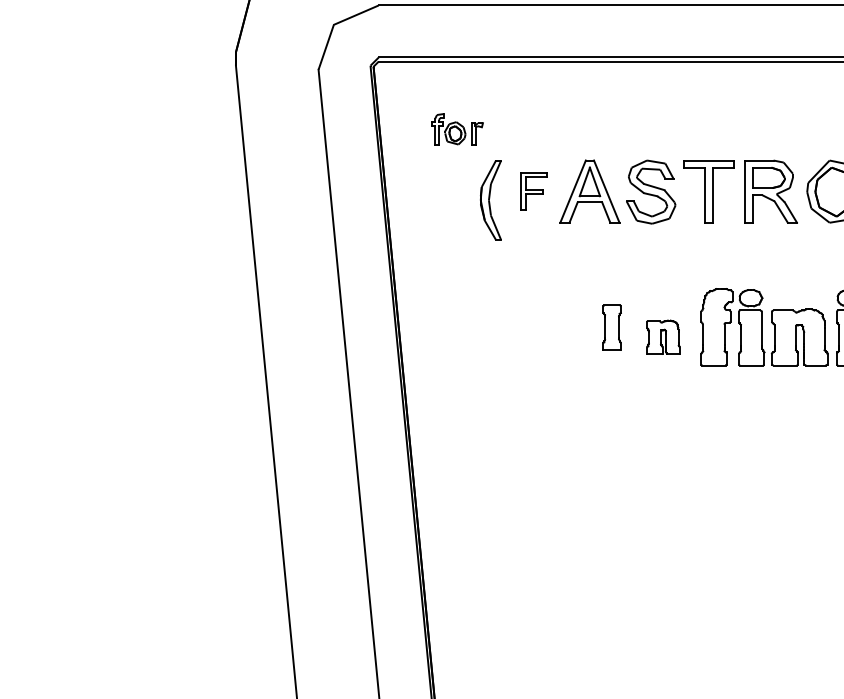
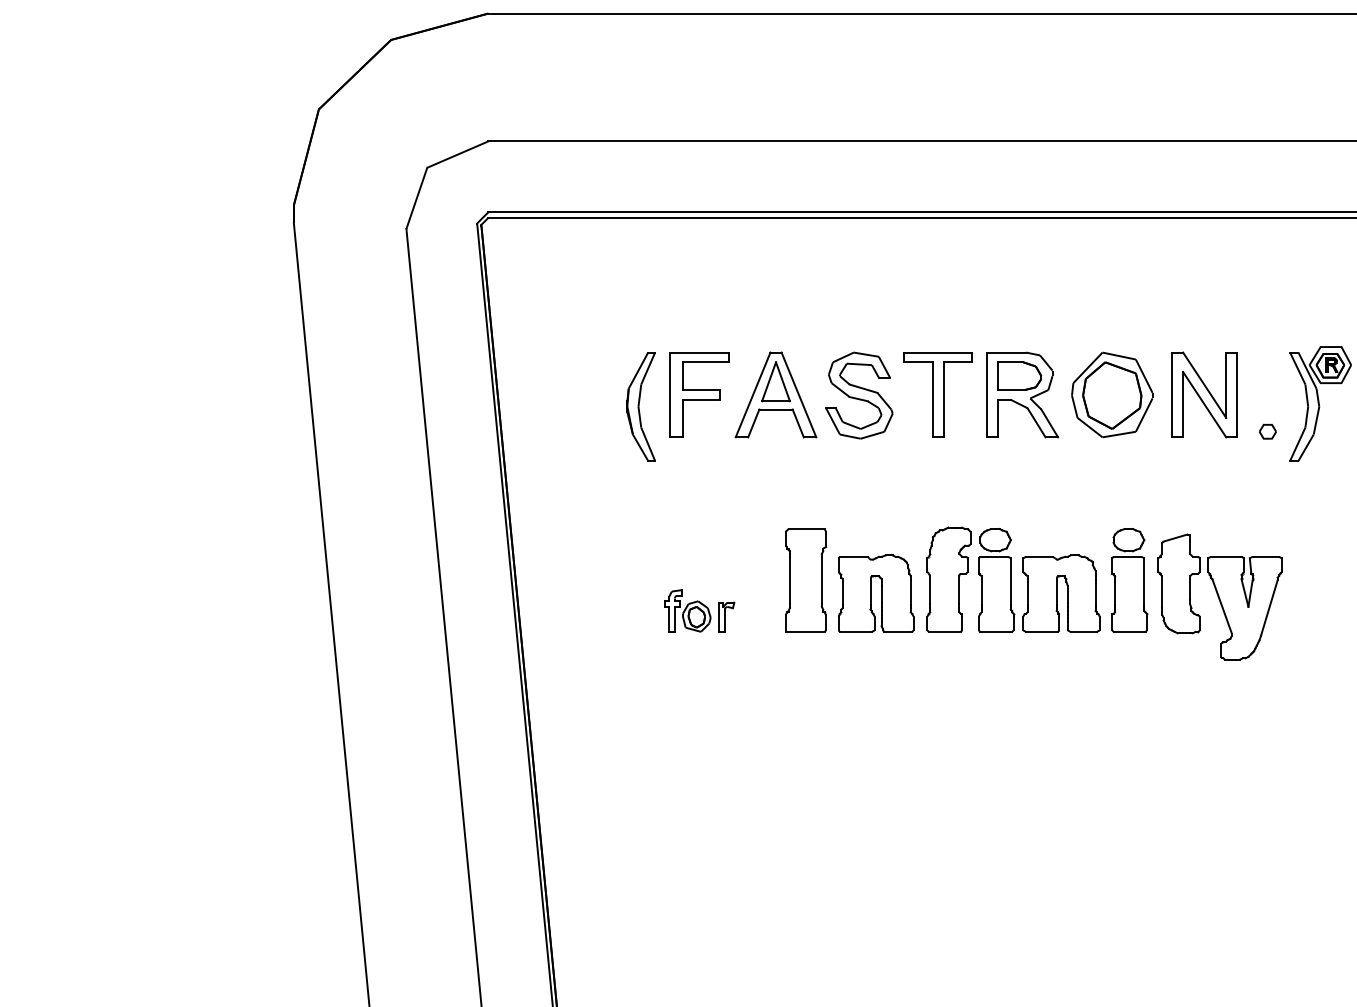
part: (457, 128) -> (699, 610), moved
part: (533, 191) -> (699, 394), size x1.67
part: (612, 327) -> (806, 580), size x1.67
part: (663, 337) -> (876, 593), size x1.67

